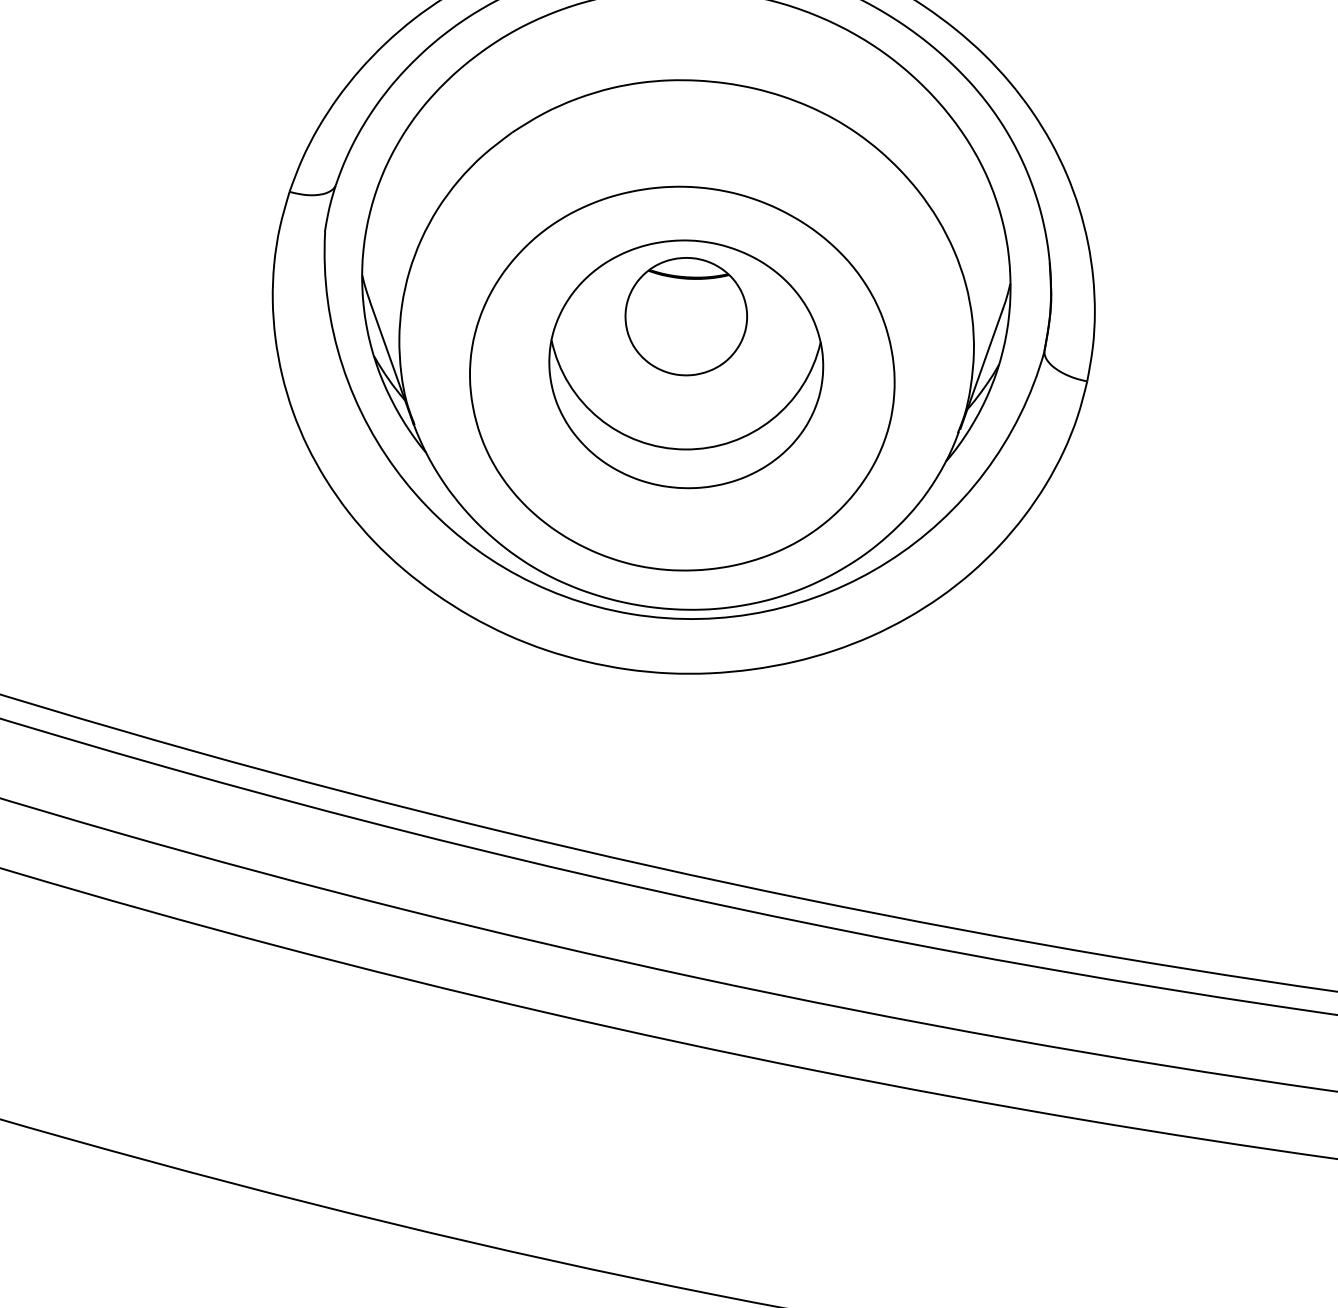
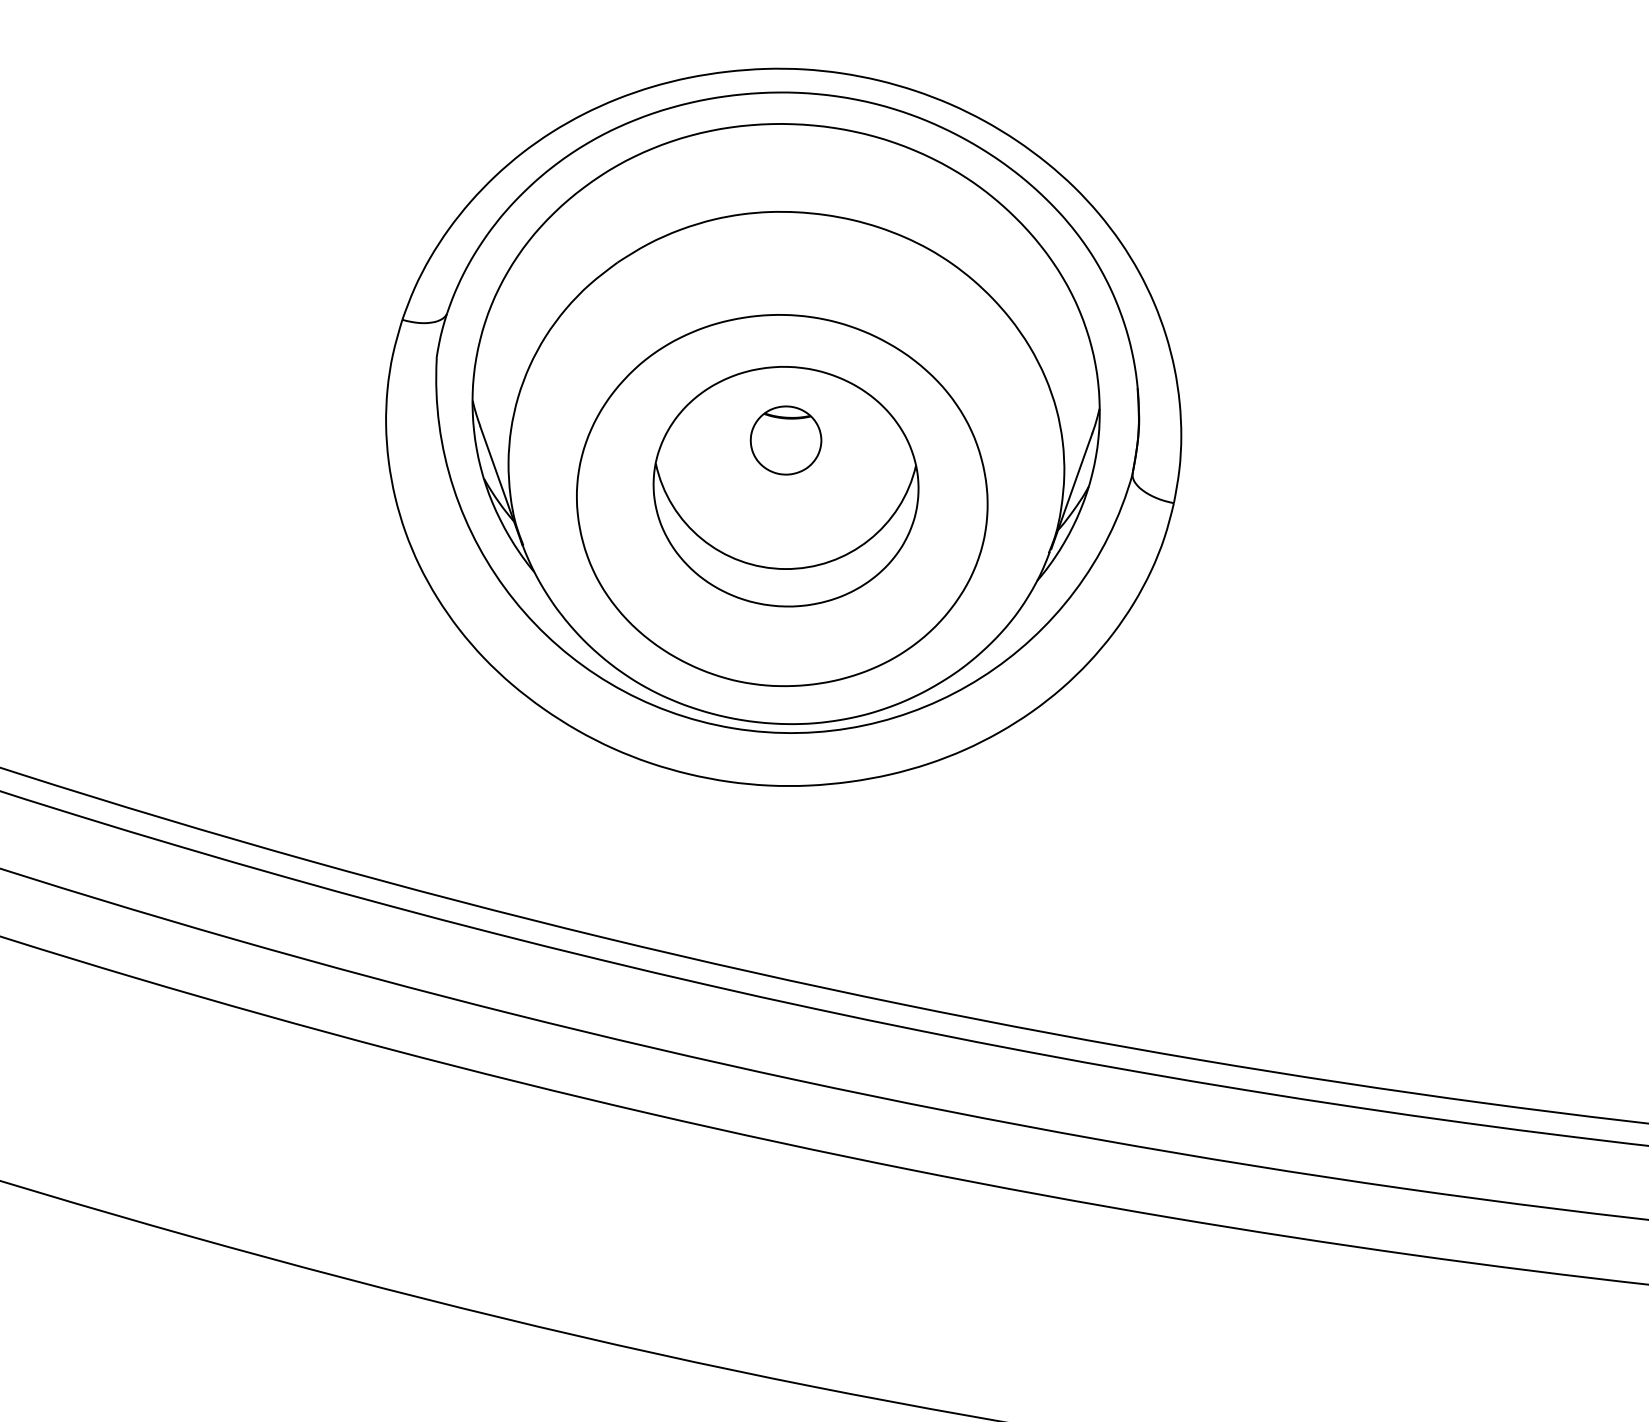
part: (685, 316) -> (785, 440), size x0.6

